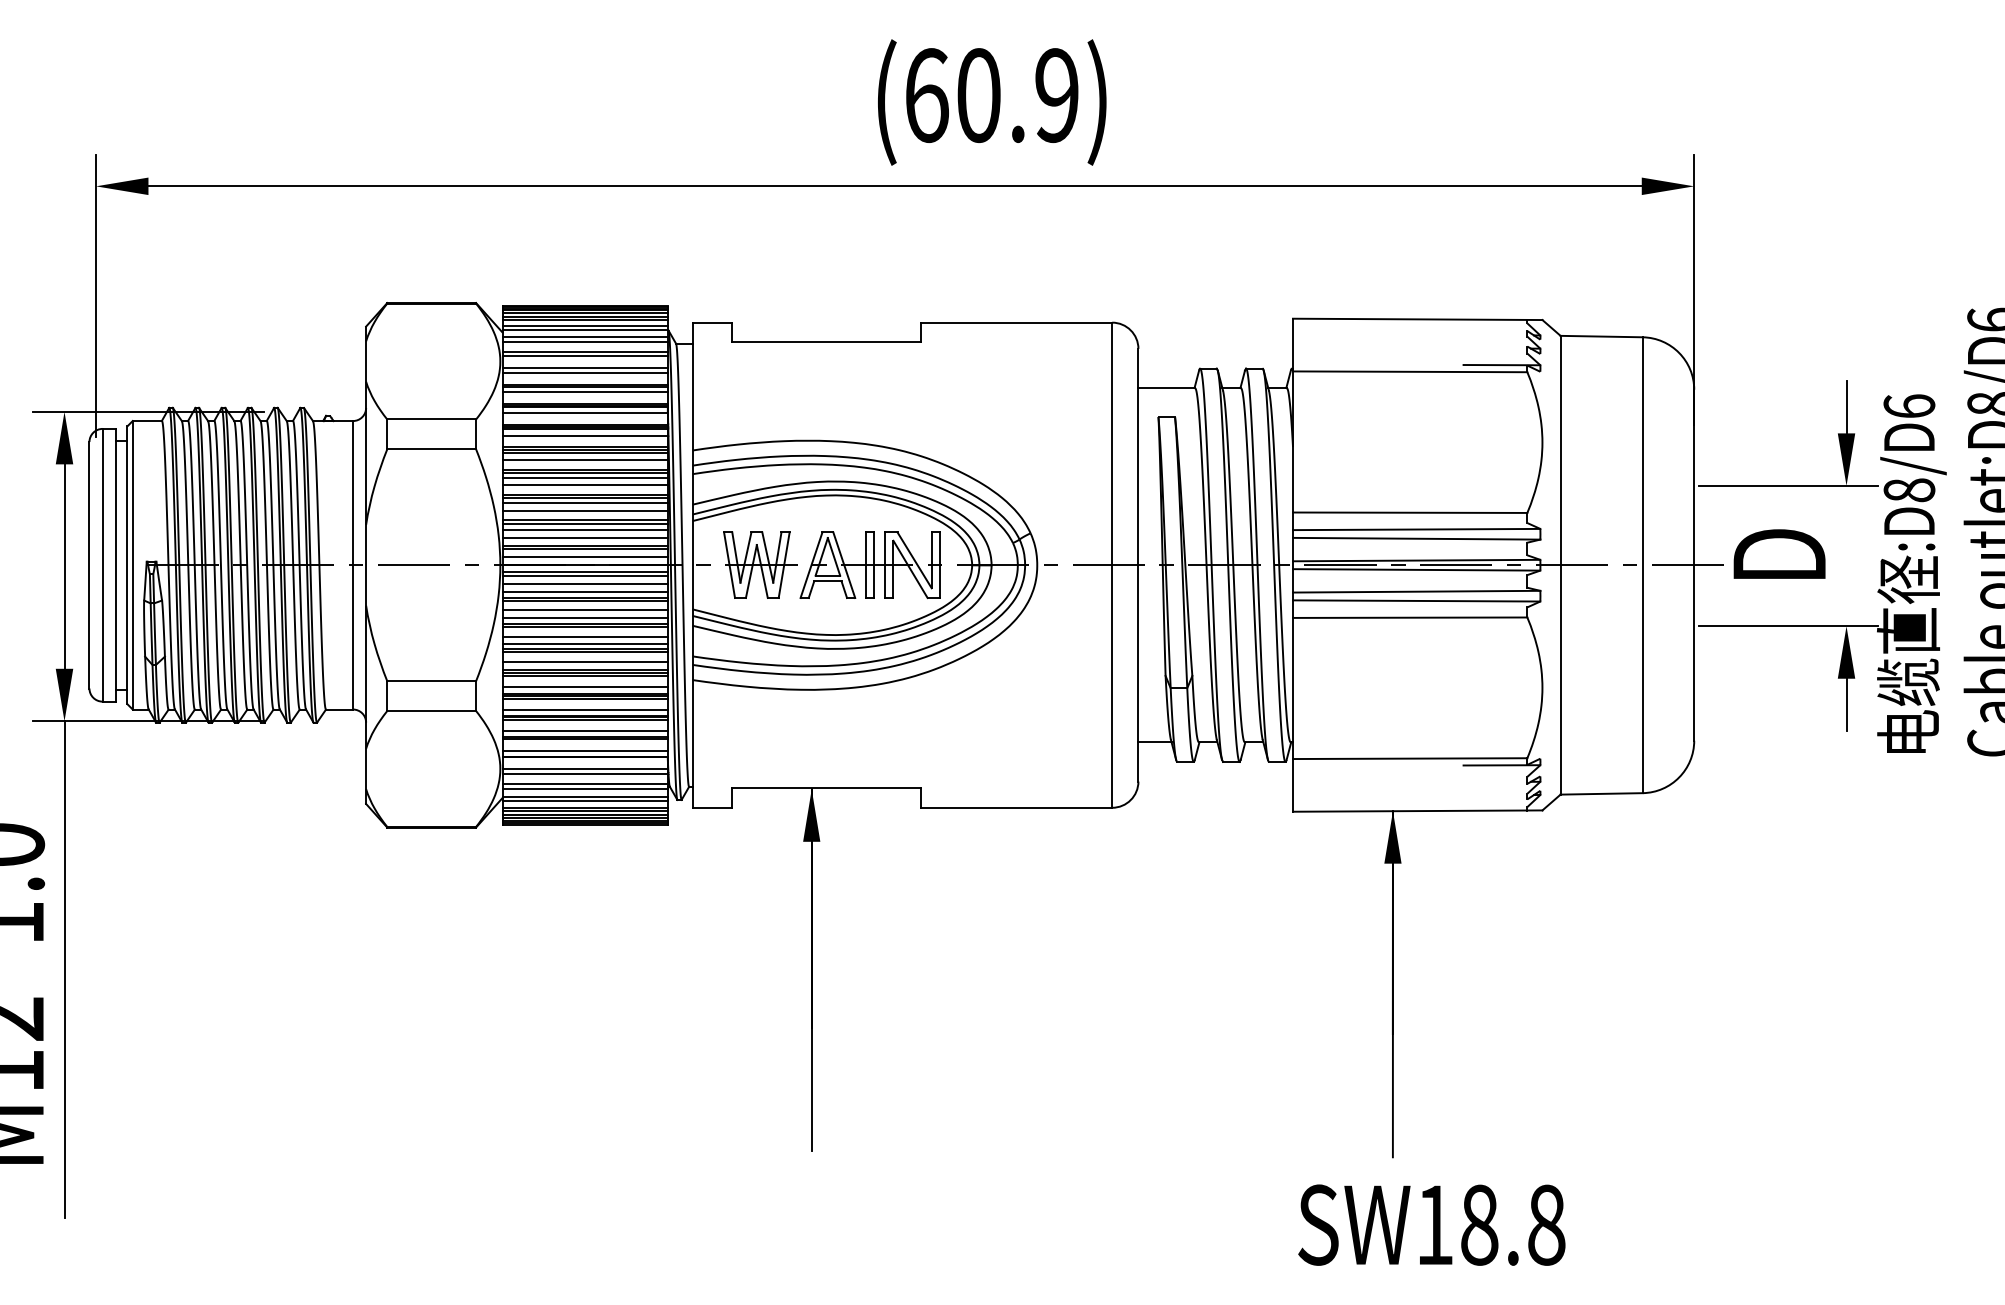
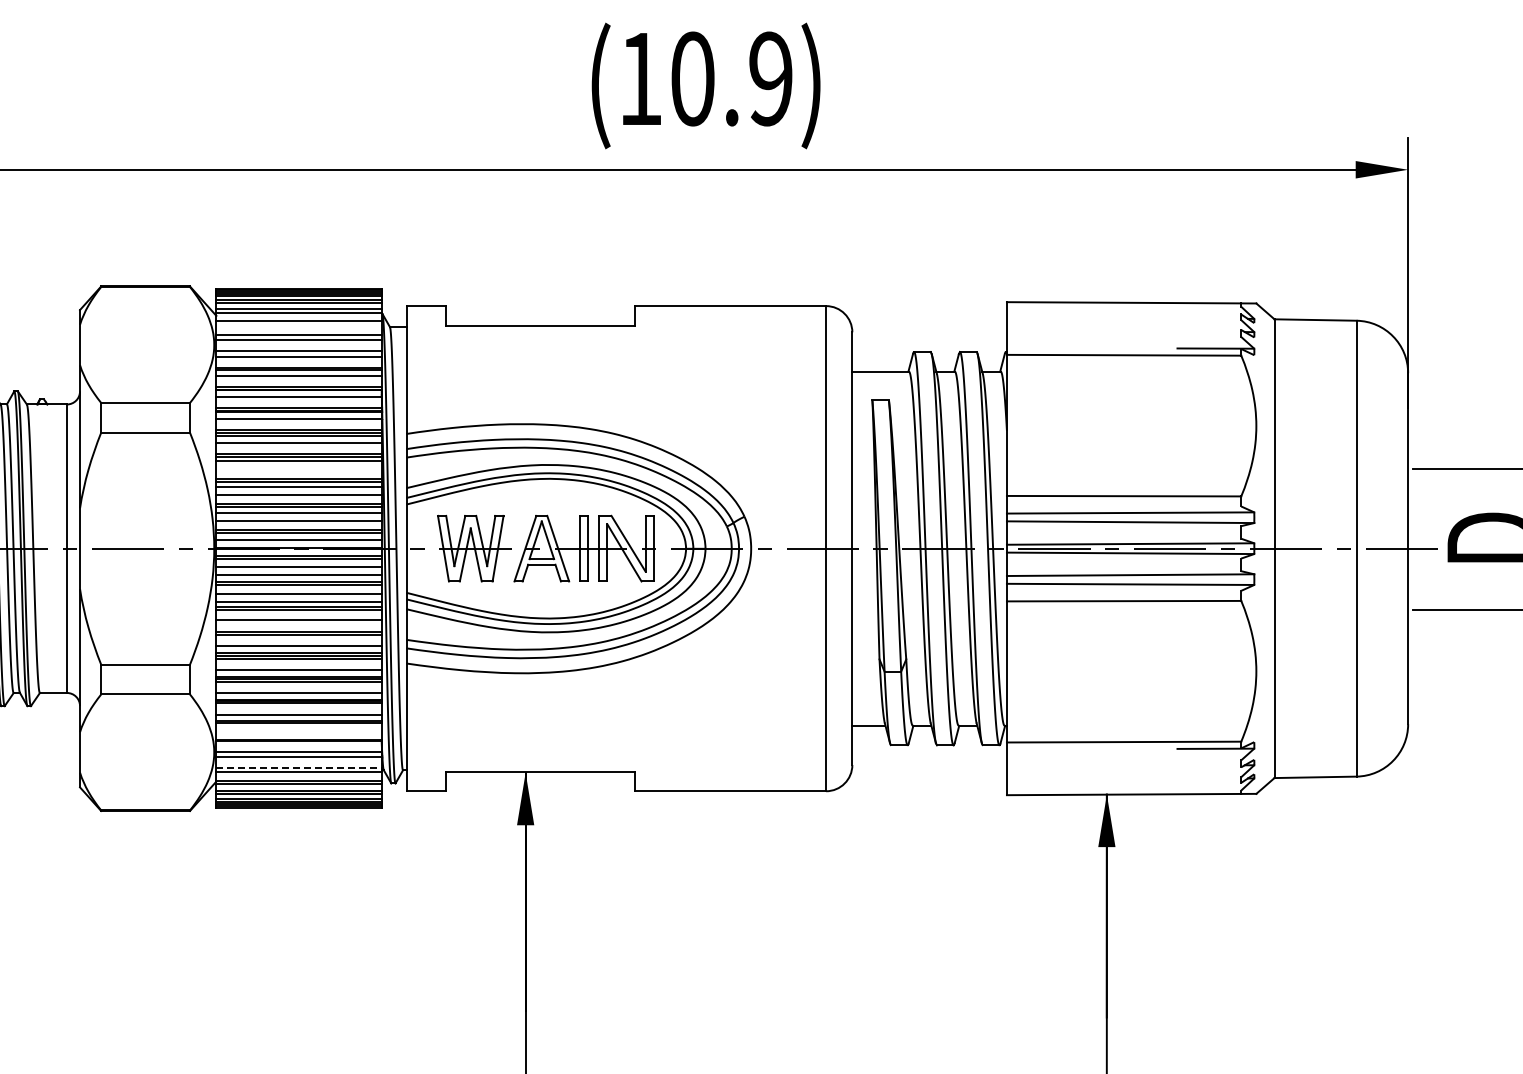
text: (927, 95) -> (641, 78), (60.9) -> (10.9)
line: (584, 341) -> (298, 324), removed
line: (584, 485) -> (298, 468), removed
line: (584, 644) -> (298, 627), removed
line: (584, 751) -> (298, 734), removed
line: (585, 784) -> (299, 767), solid -> dashed

